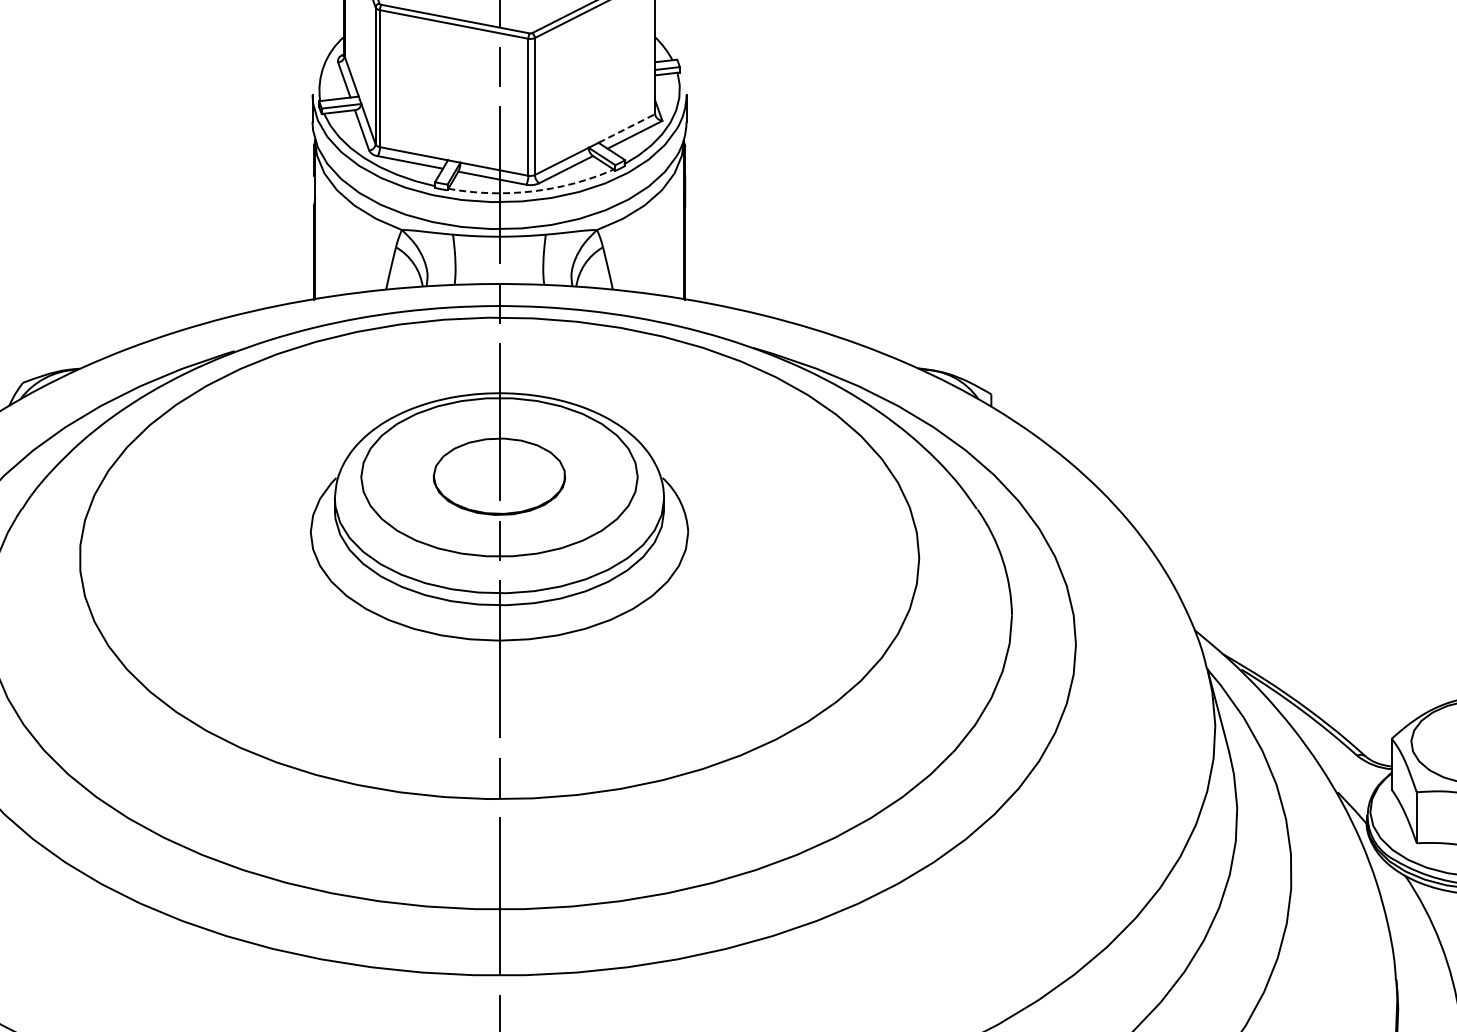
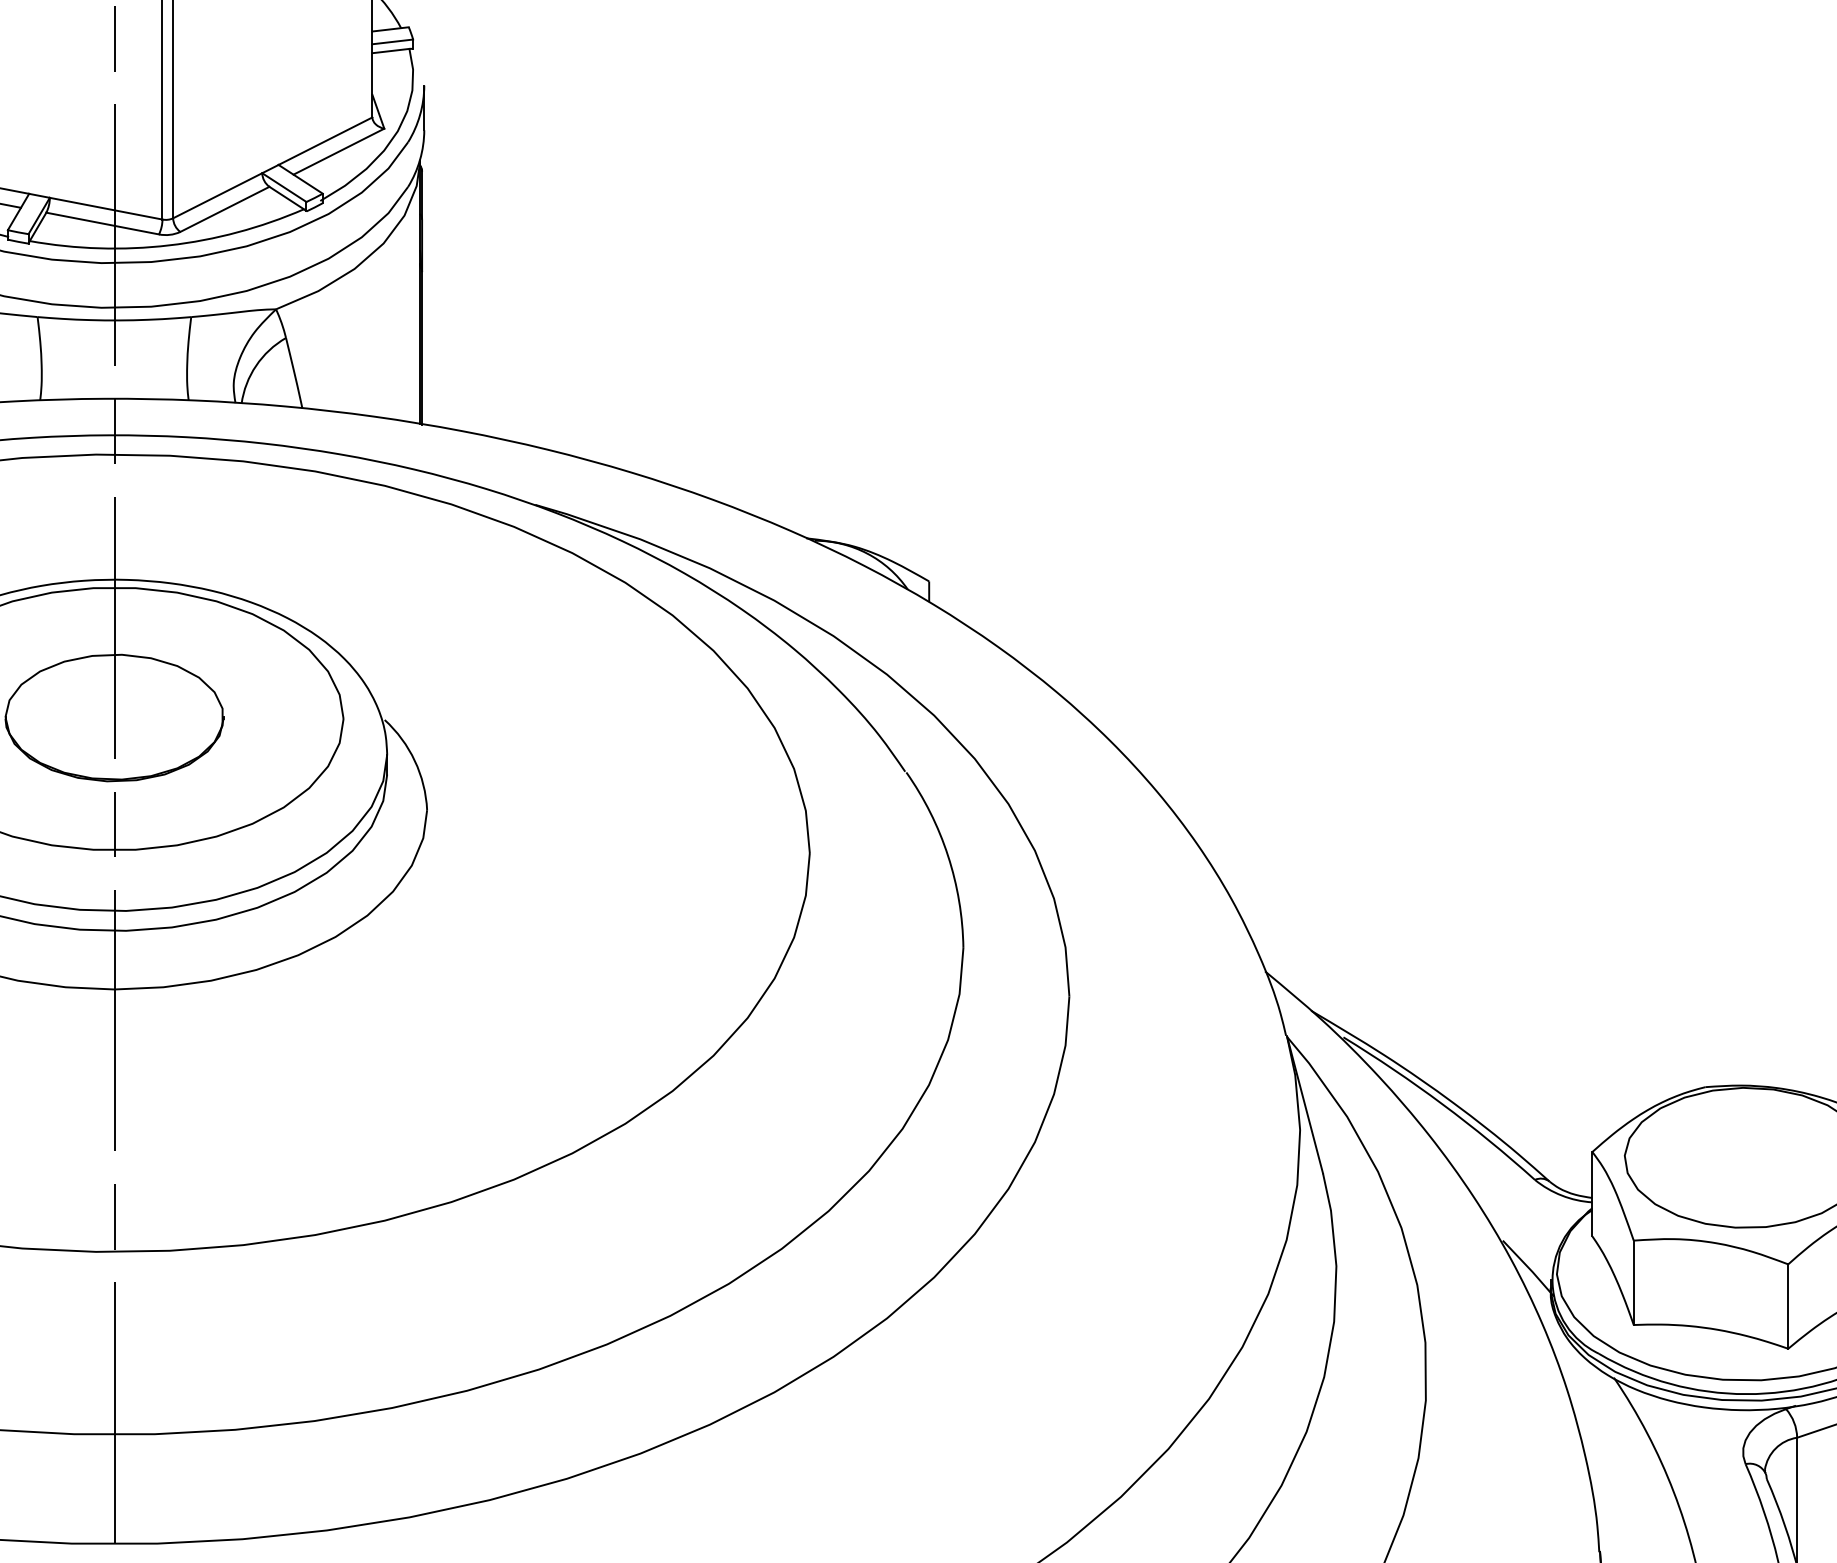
line: (626, 128) -> (324, 141), dashed -> solid
arc: (532, 191) -> (169, 245), dashed -> solid

